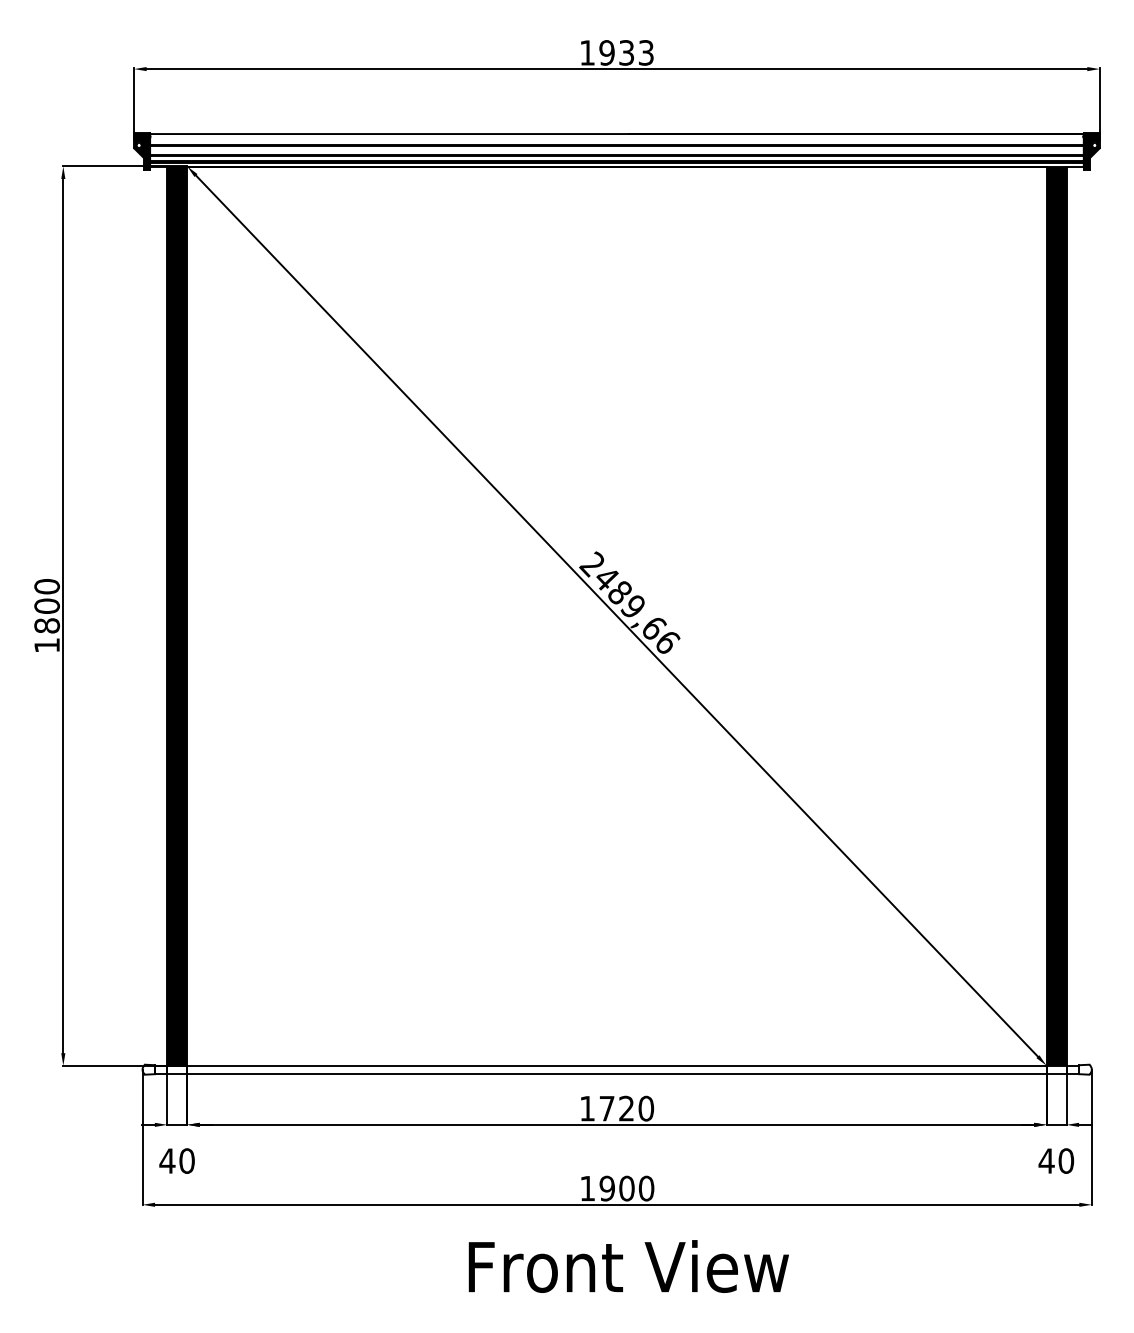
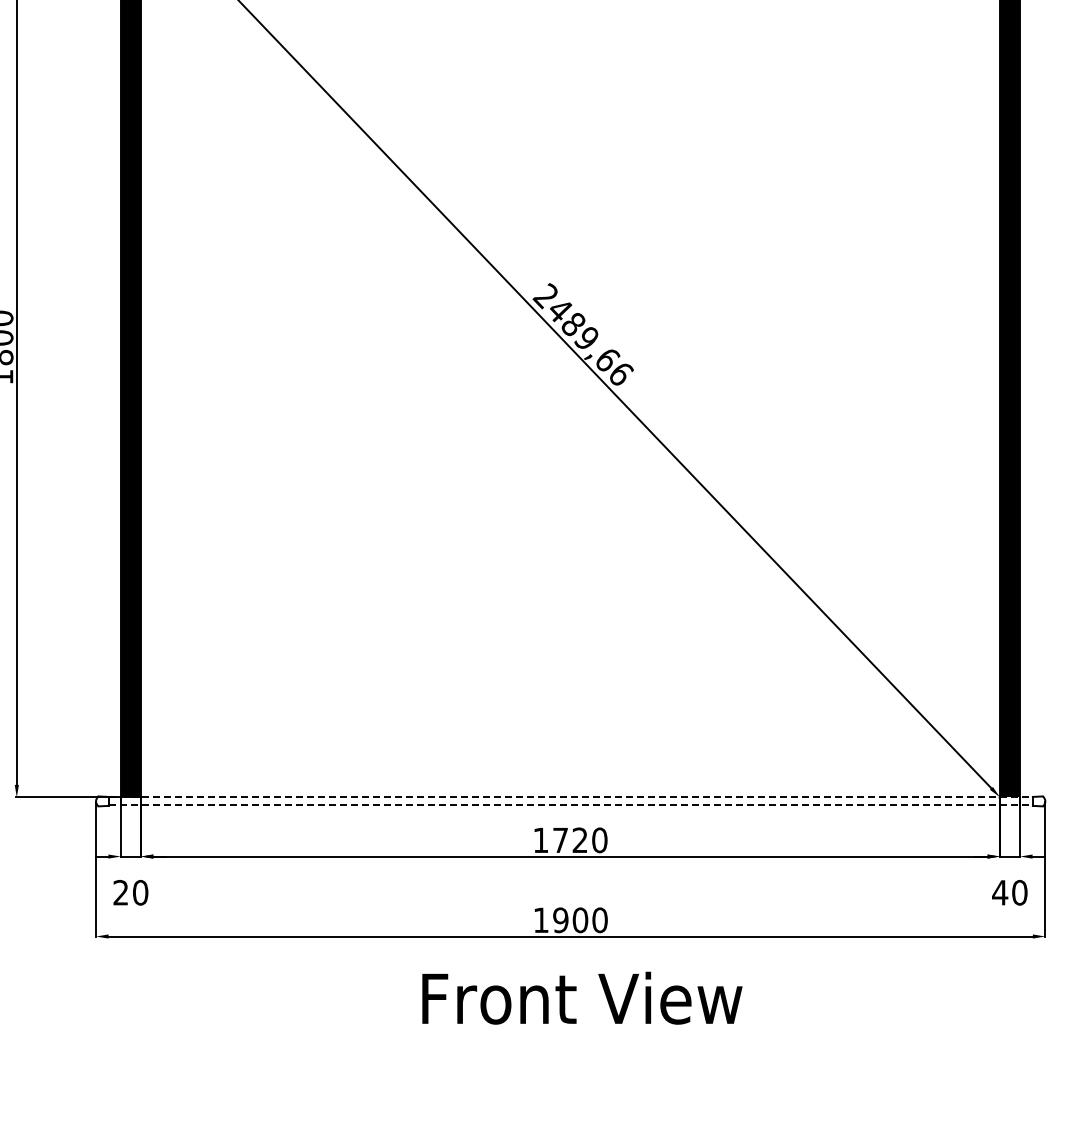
line: (617, 1065) -> (571, 797), solid -> dashed
line: (617, 1073) -> (571, 805), solid -> dashed
text: (167, 1160) -> (121, 892), 40 -> 20

